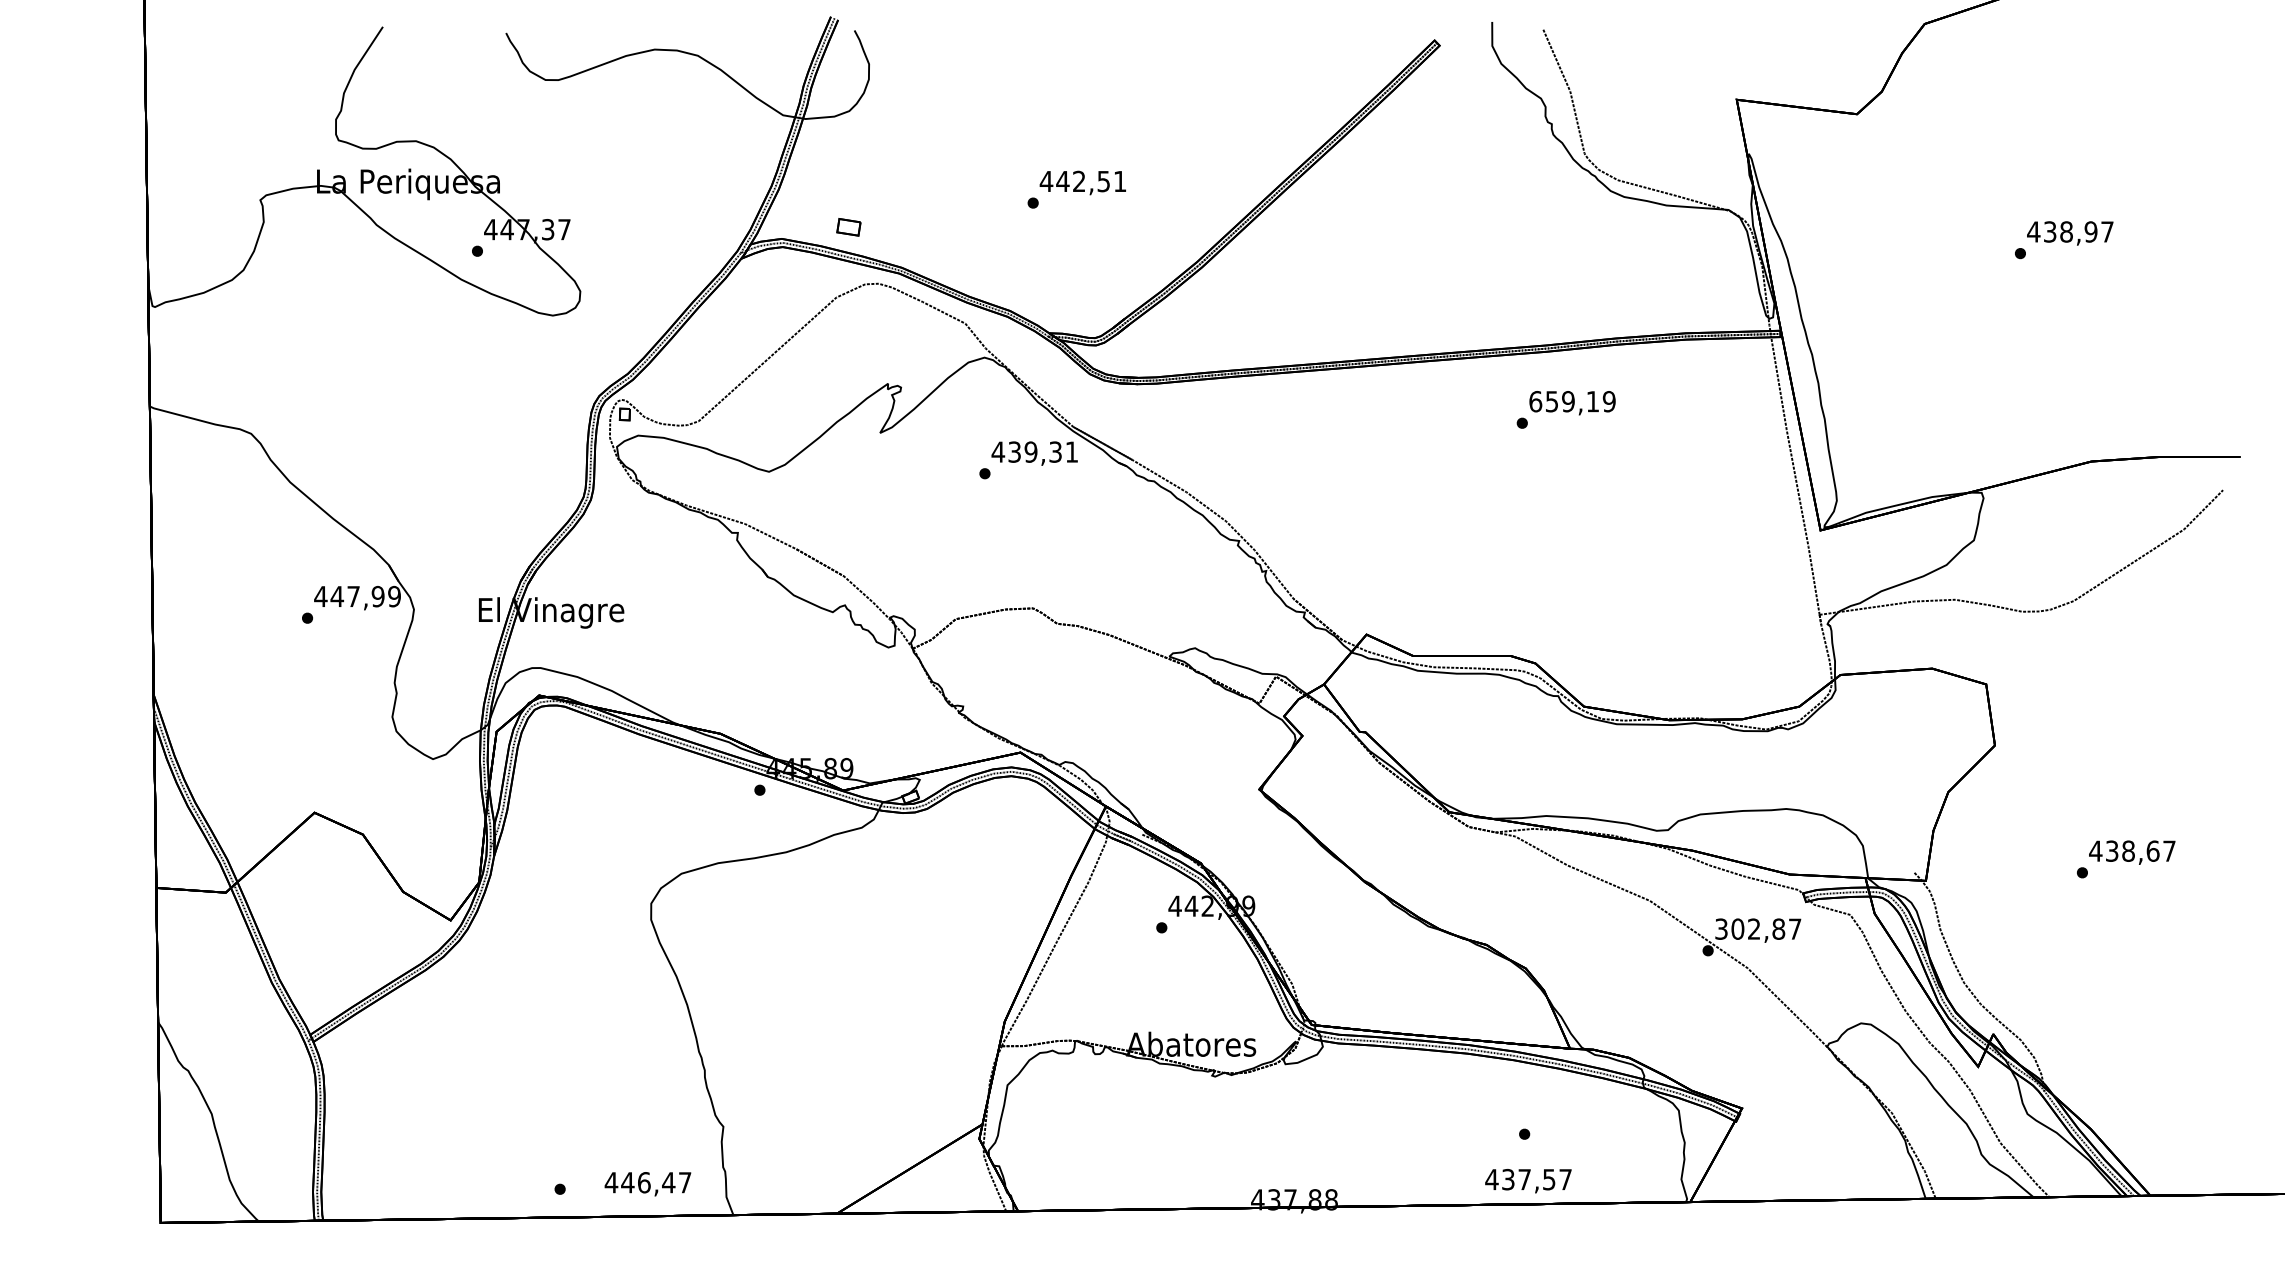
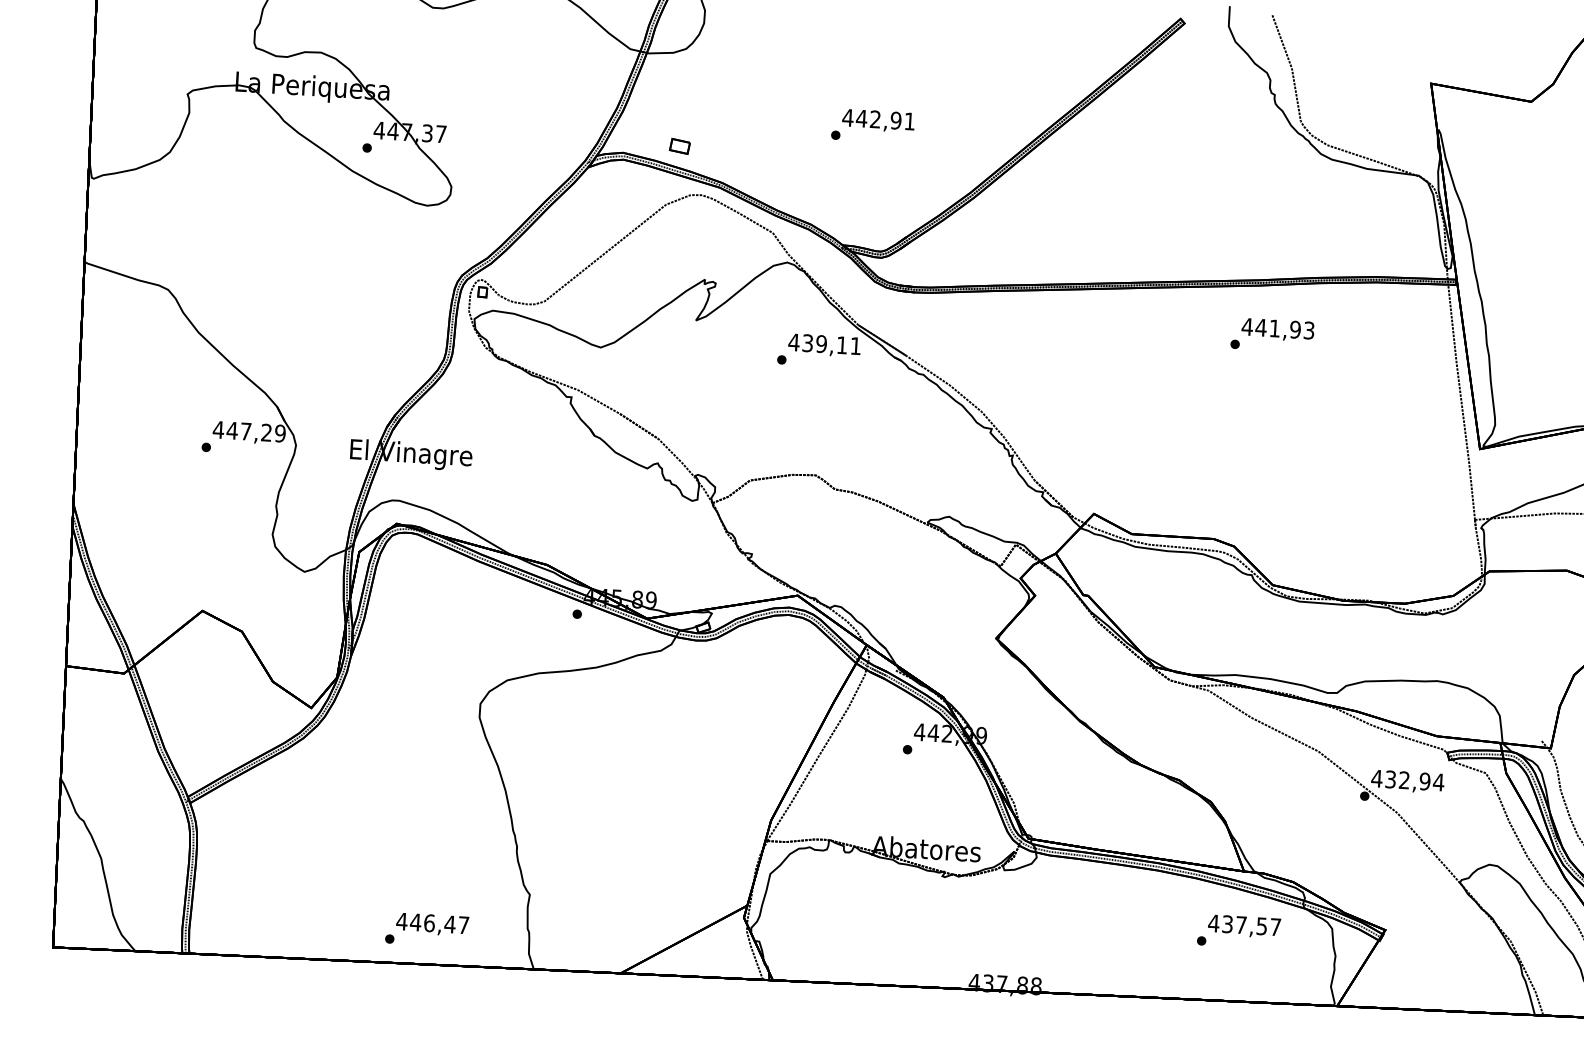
text: (1103, 180) -> (895, 119), 442,51 -> 442,91
text: (1571, 401) -> (1277, 328), 659,19 -> 441,93
text: (1055, 451) -> (842, 344), 439,31 -> 439,11
text: (377, 596) -> (266, 432), 447,99 -> 447,29
text: (1757, 928) -> (1407, 779), 302,87 -> 432,94
text: (1528, 1181) -> (1244, 926), moved
text: (647, 1184) -> (432, 924), moved

